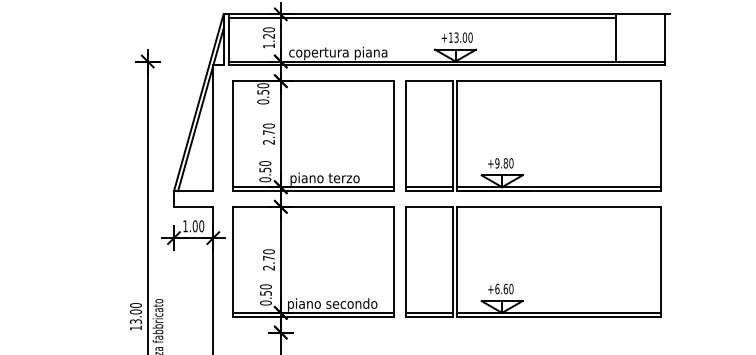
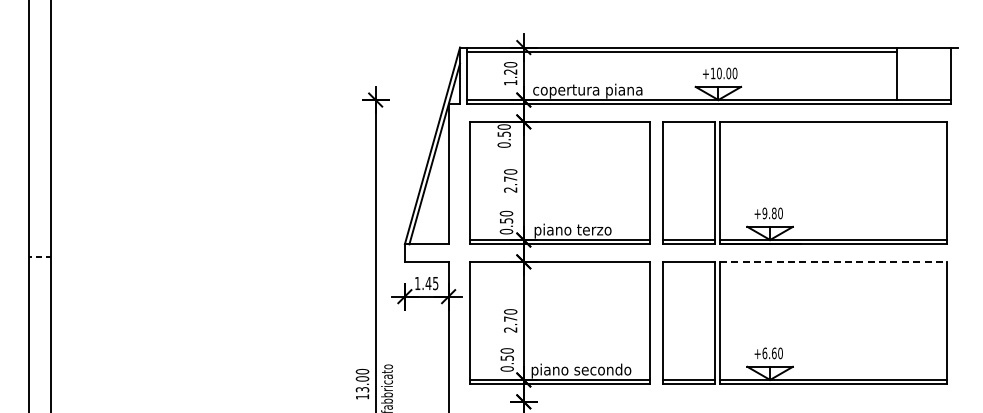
text: (456, 37) -> (719, 73), +13.00 -> +10.00
line: (559, 206) -> (833, 261), solid -> dashed
text: (197, 226) -> (431, 283), 1.00 -> 1.45

